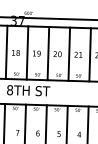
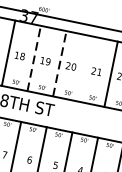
line: (27, 53) -> (34, 59), solid -> dashed
line: (48, 53) -> (59, 63), solid -> dashed
line: (69, 53) -> (85, 68), removed

